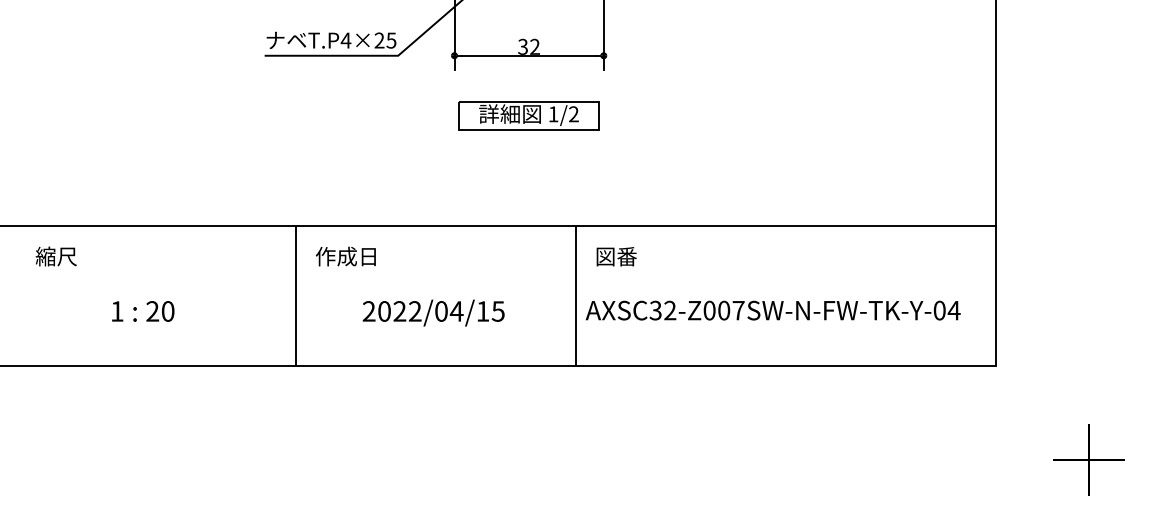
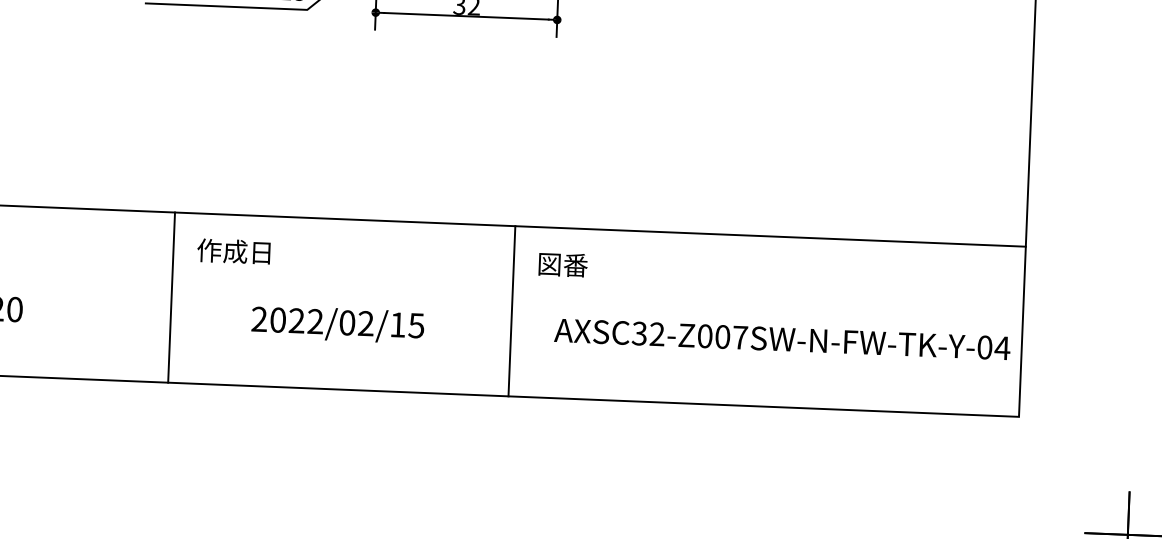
part: (528, 115) -> (462, 88), removed
text: (772, 310) -> (781, 339), moved
text: (456, 311) -> (365, 323), 2022/04/15 -> 2022/02/15

